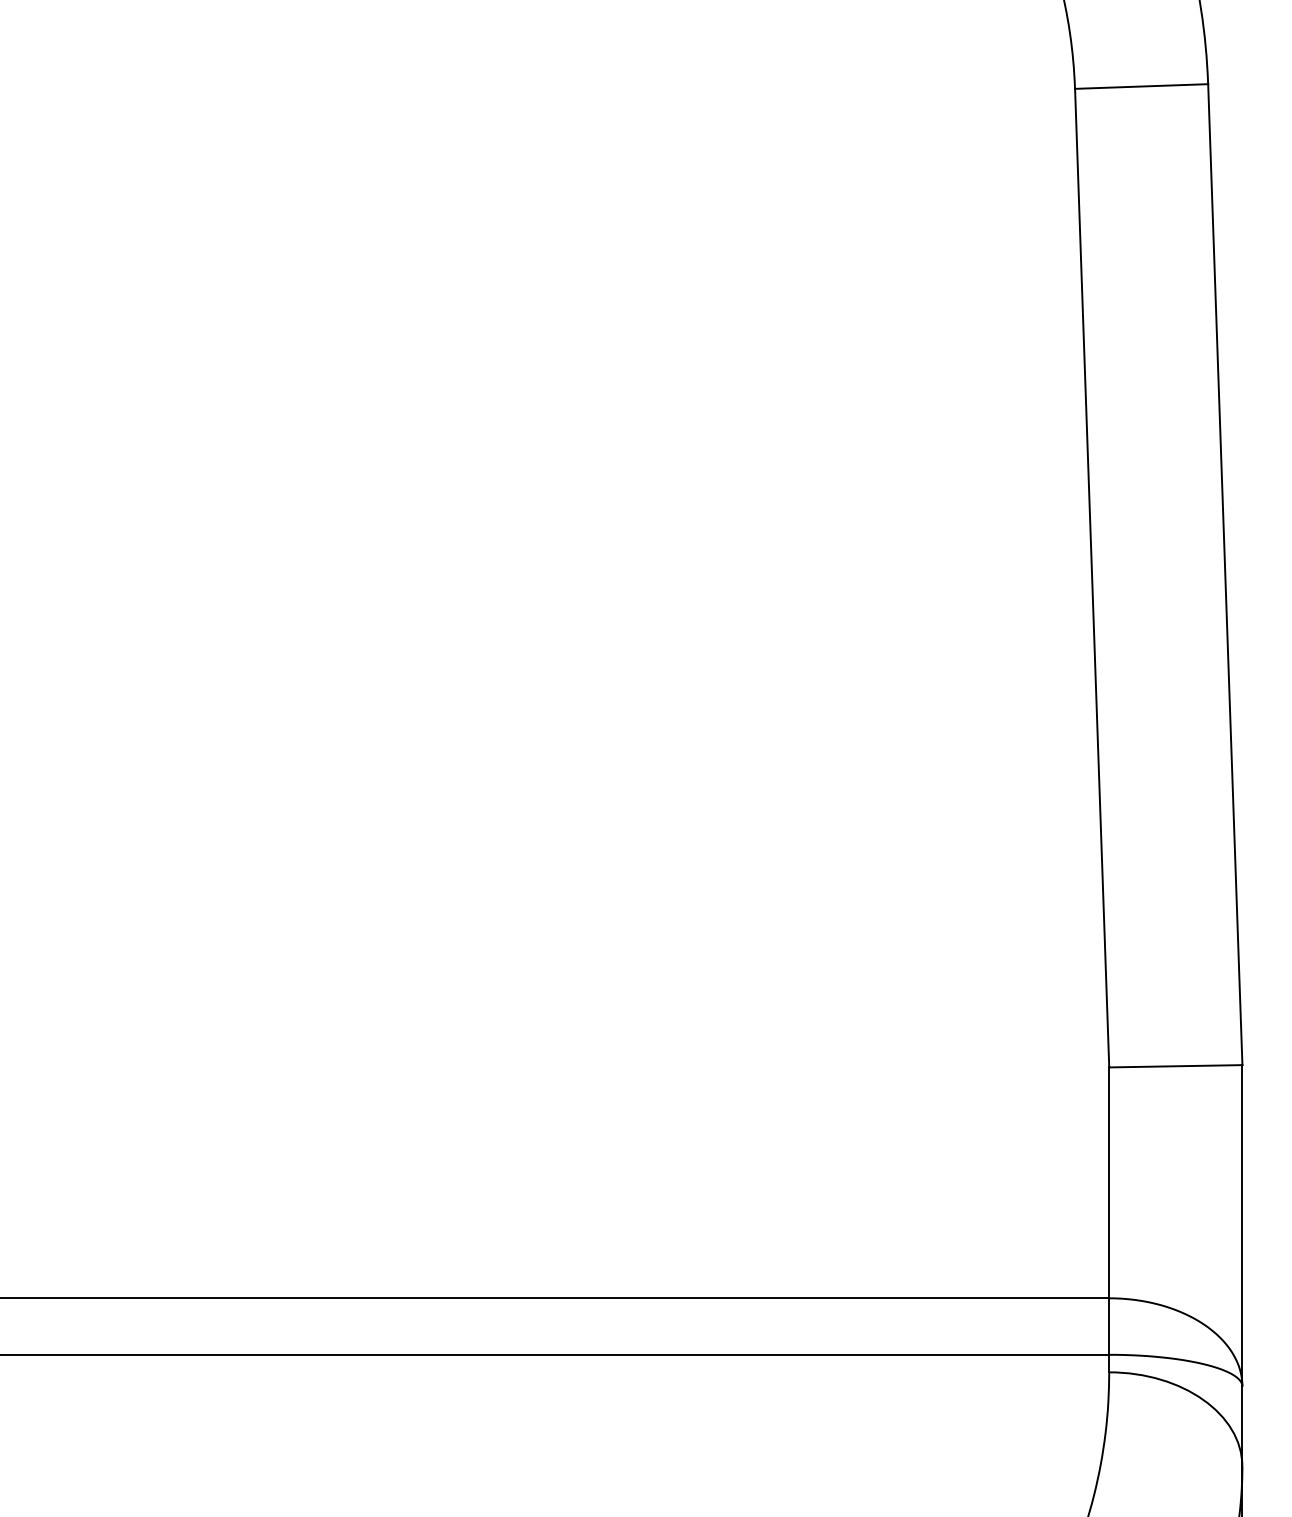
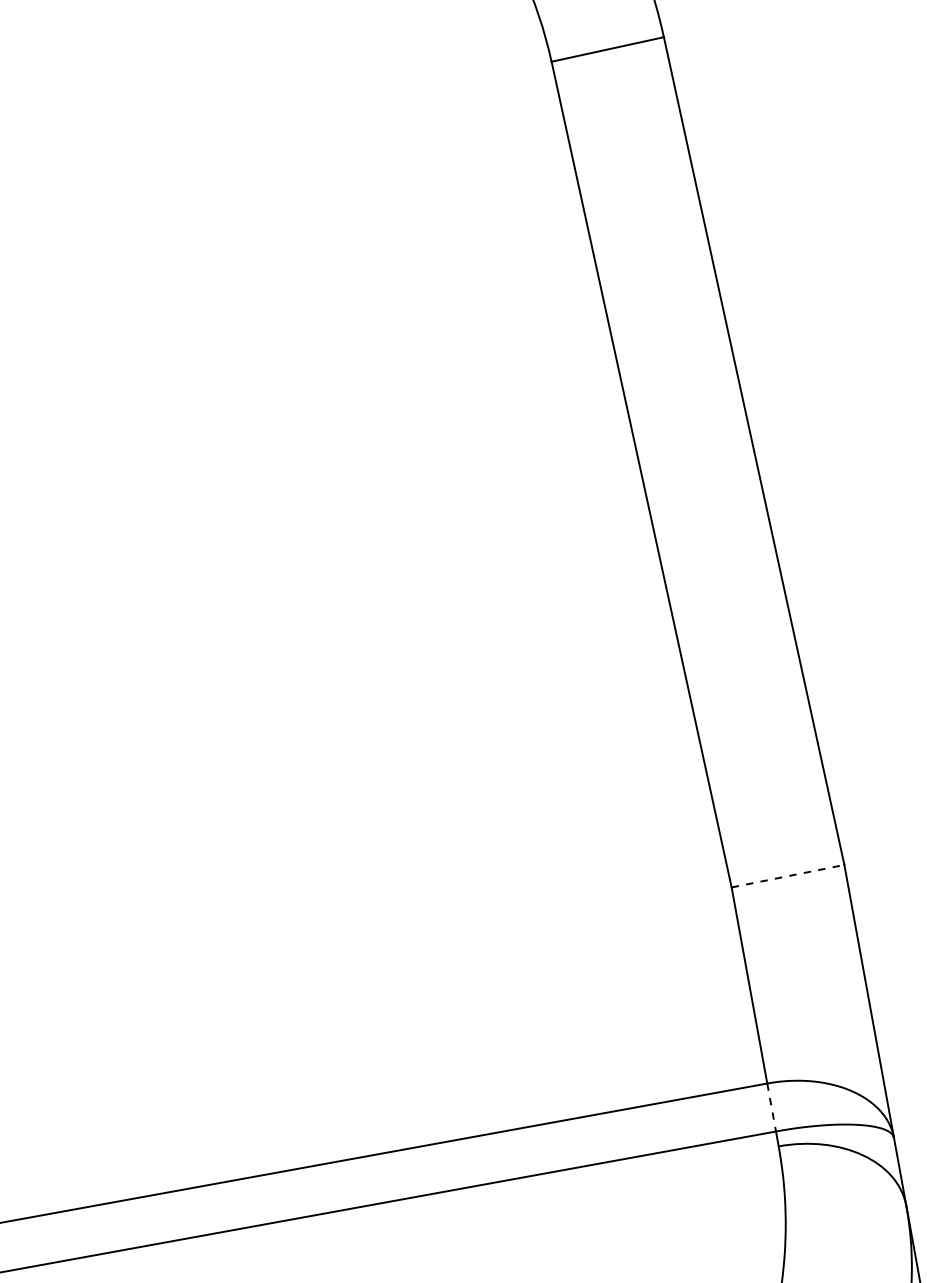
line: (1175, 1066) -> (787, 876), solid -> dashed
line: (1109, 1327) -> (772, 1108), solid -> dashed

